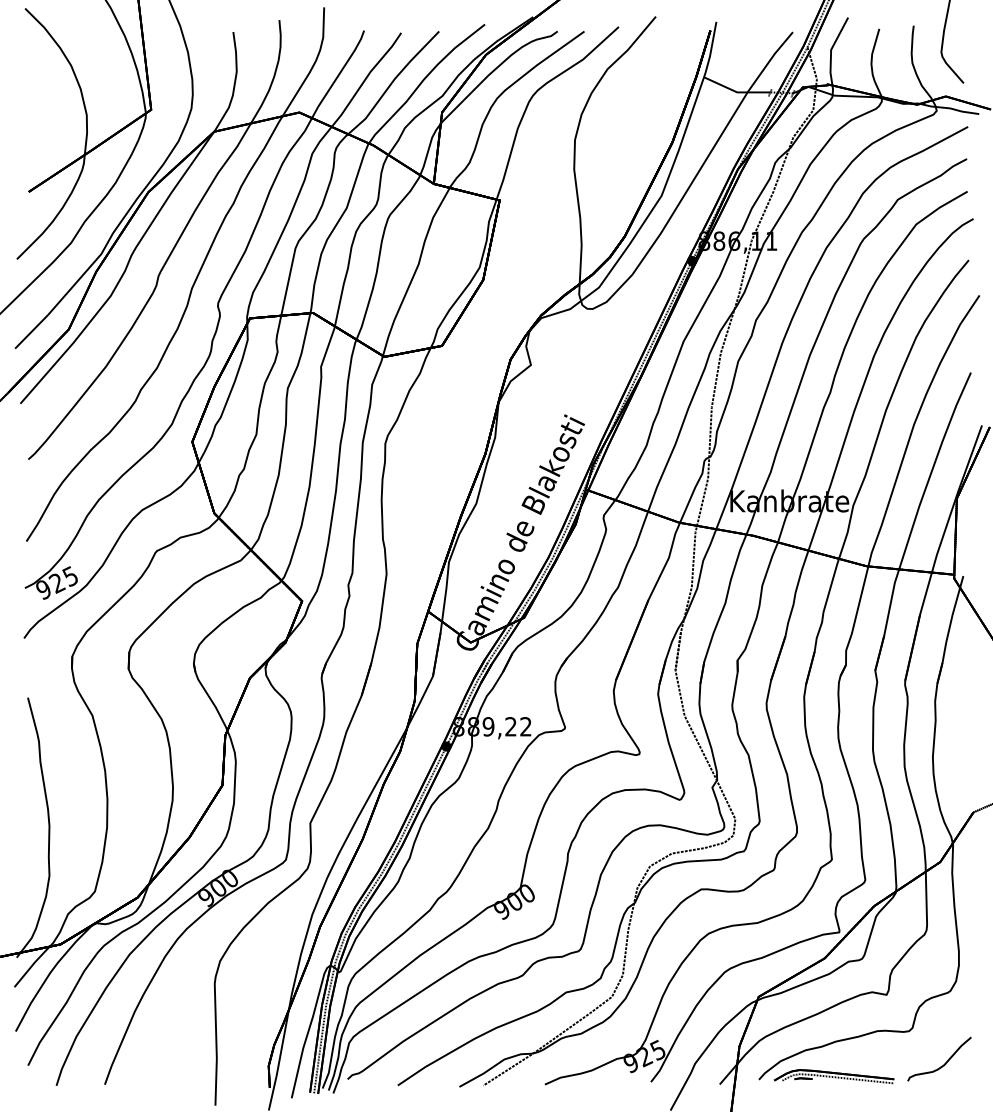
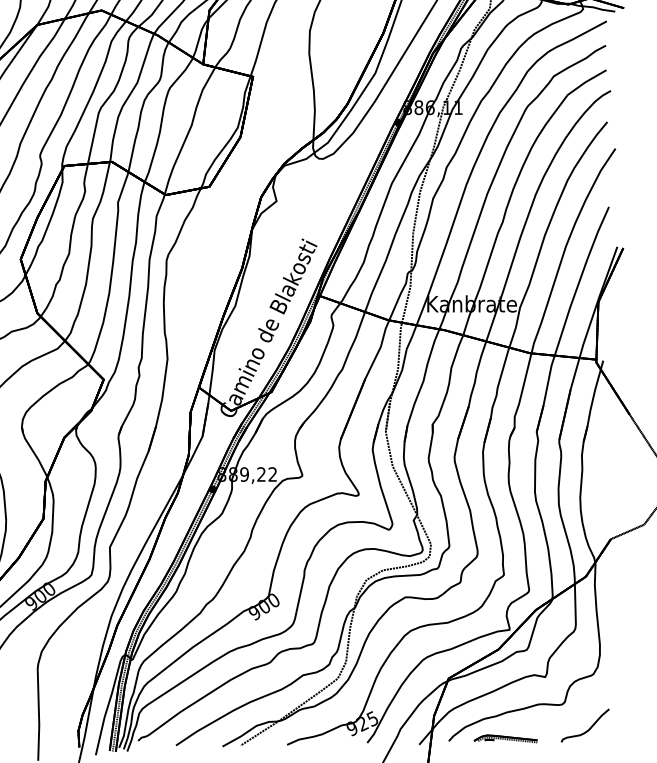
part: (834, 1076) -> (505, 738), size x0.7

